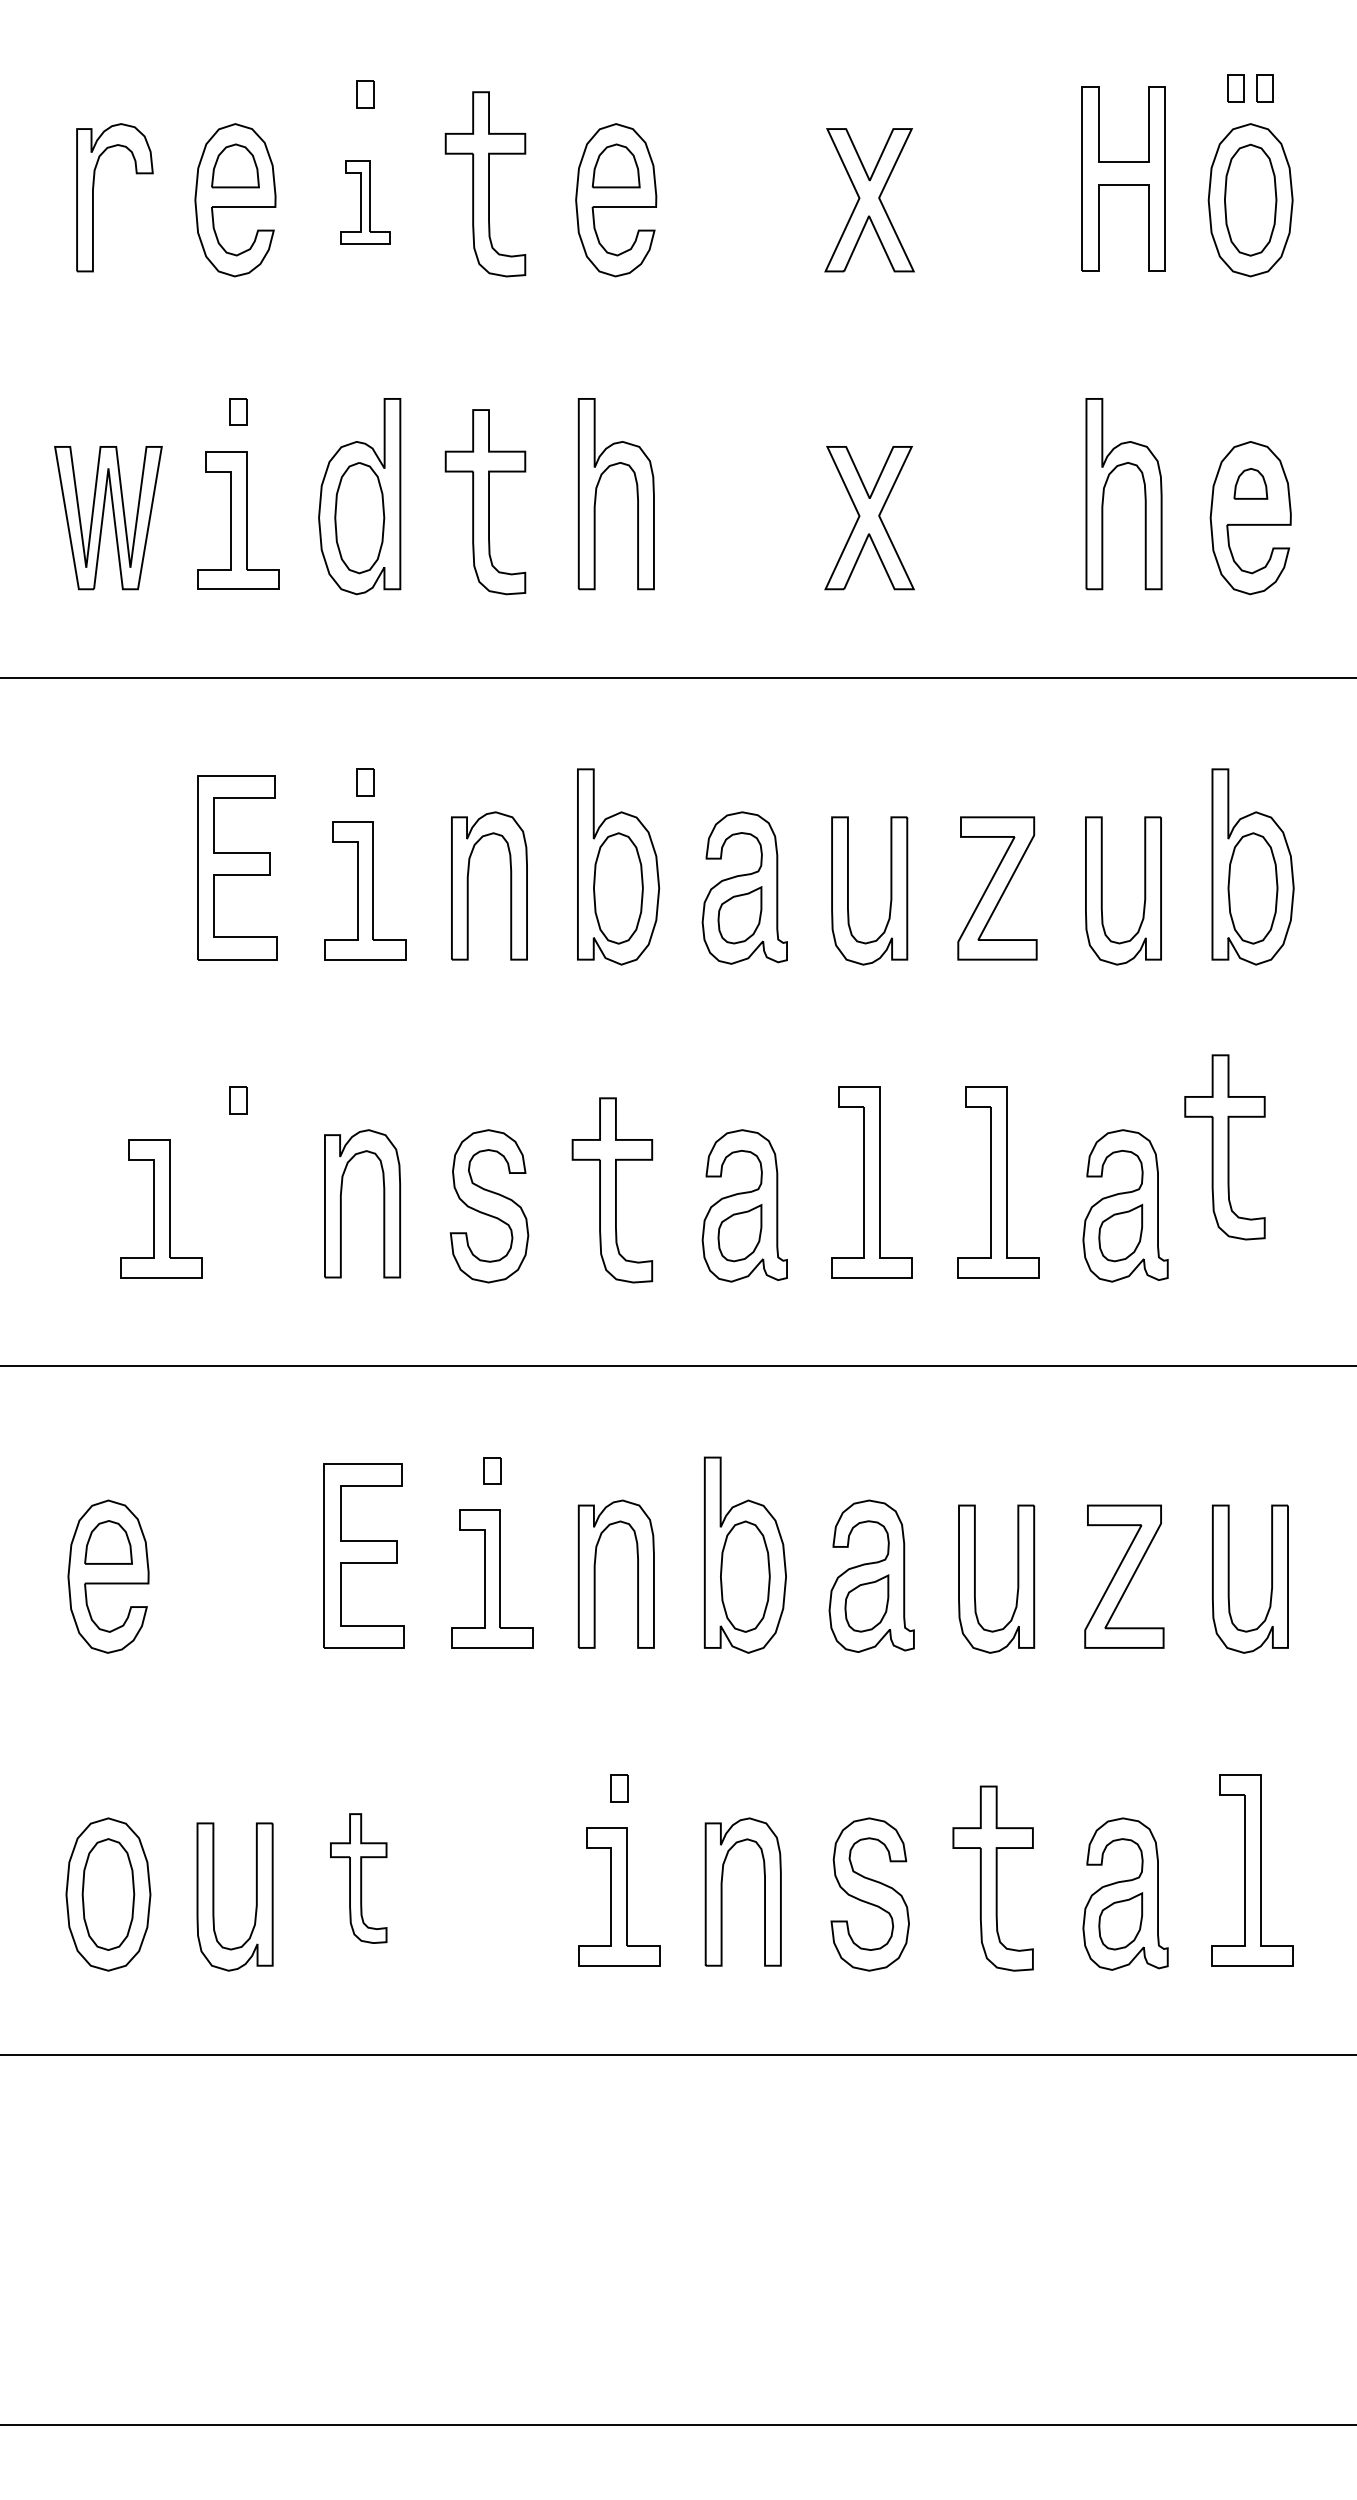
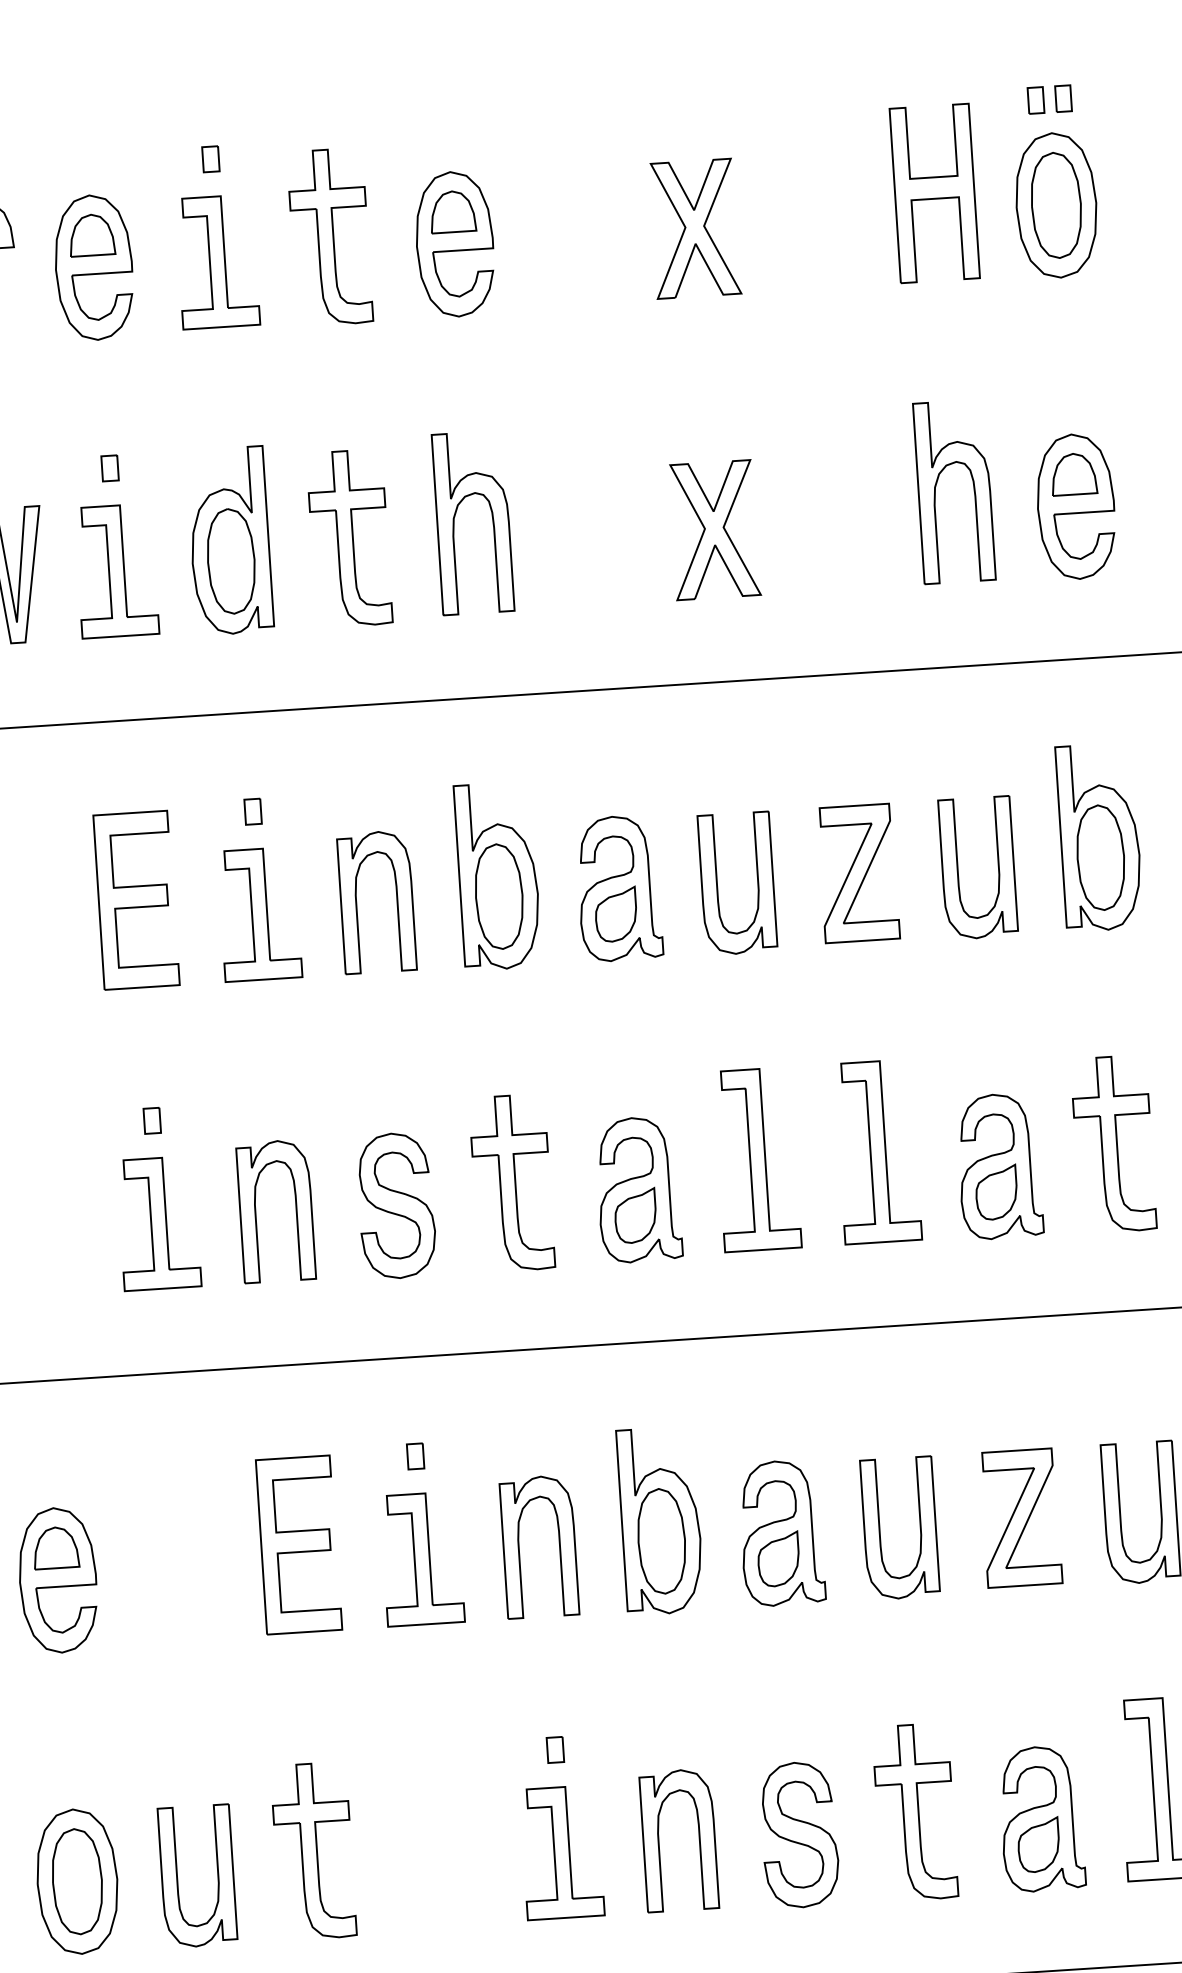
part: (365, 202) -> (217, 261), size x1.67
part: (1250, 483) -> (1073, 473), size x1.43
part: (1224, 1147) -> (1113, 1144), moved
part: (161, 1208) -> (158, 1223), moved
part: (358, 1878) -> (313, 1851), size x1.43

